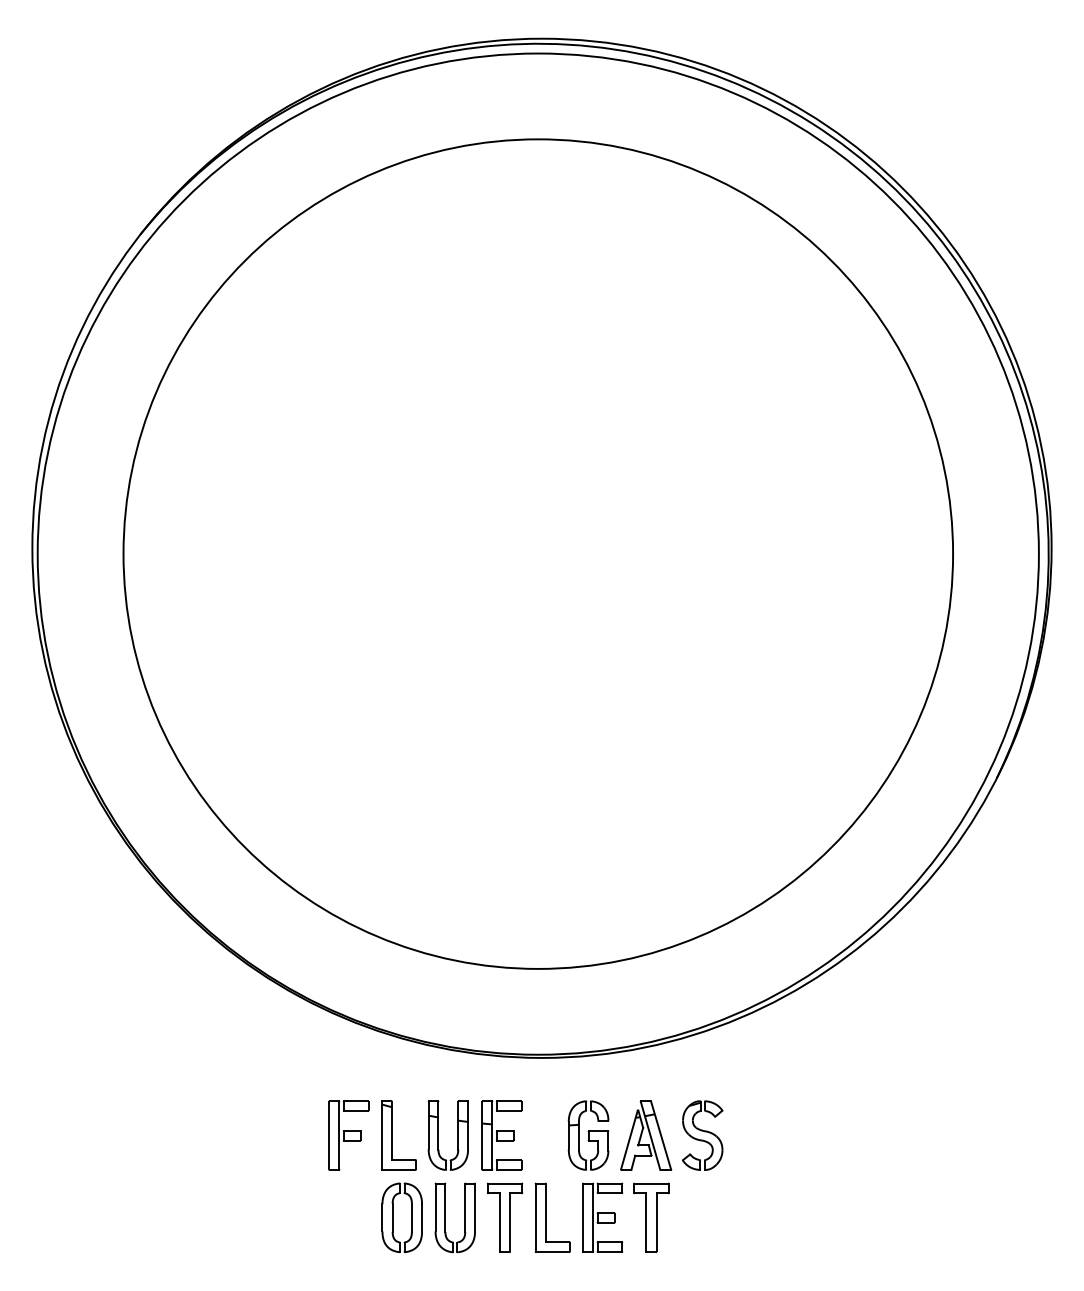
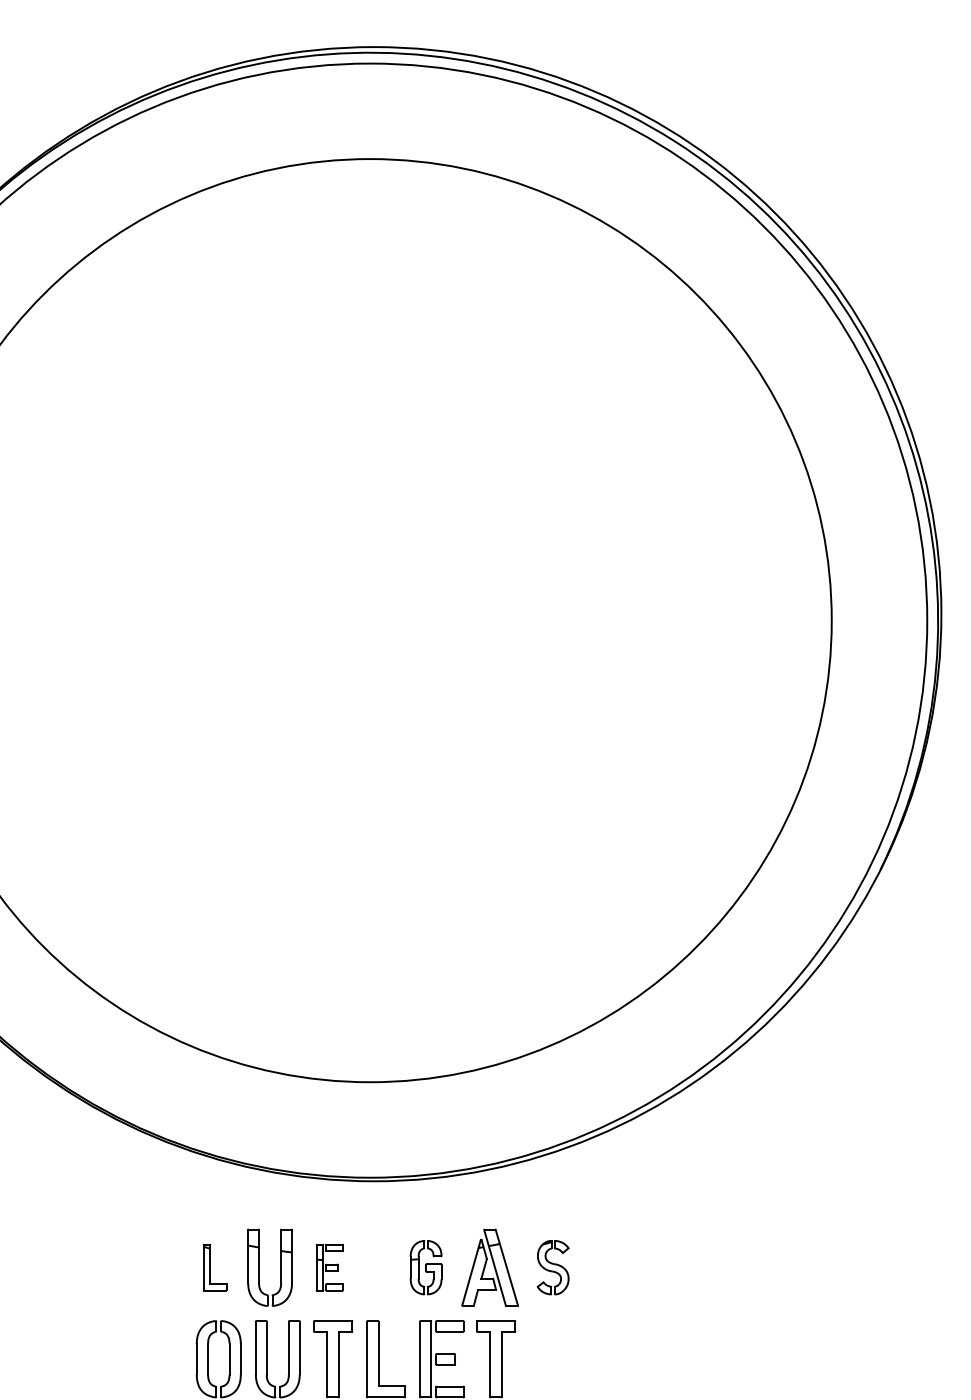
part: (348, 1135) -> (158, 1267), removed
part: (398, 1135) -> (214, 1267), size x0.6
part: (501, 1135) -> (329, 1267), size x0.6
part: (588, 1135) -> (426, 1267), size x0.7
part: (702, 1135) -> (552, 1267), size x0.7

